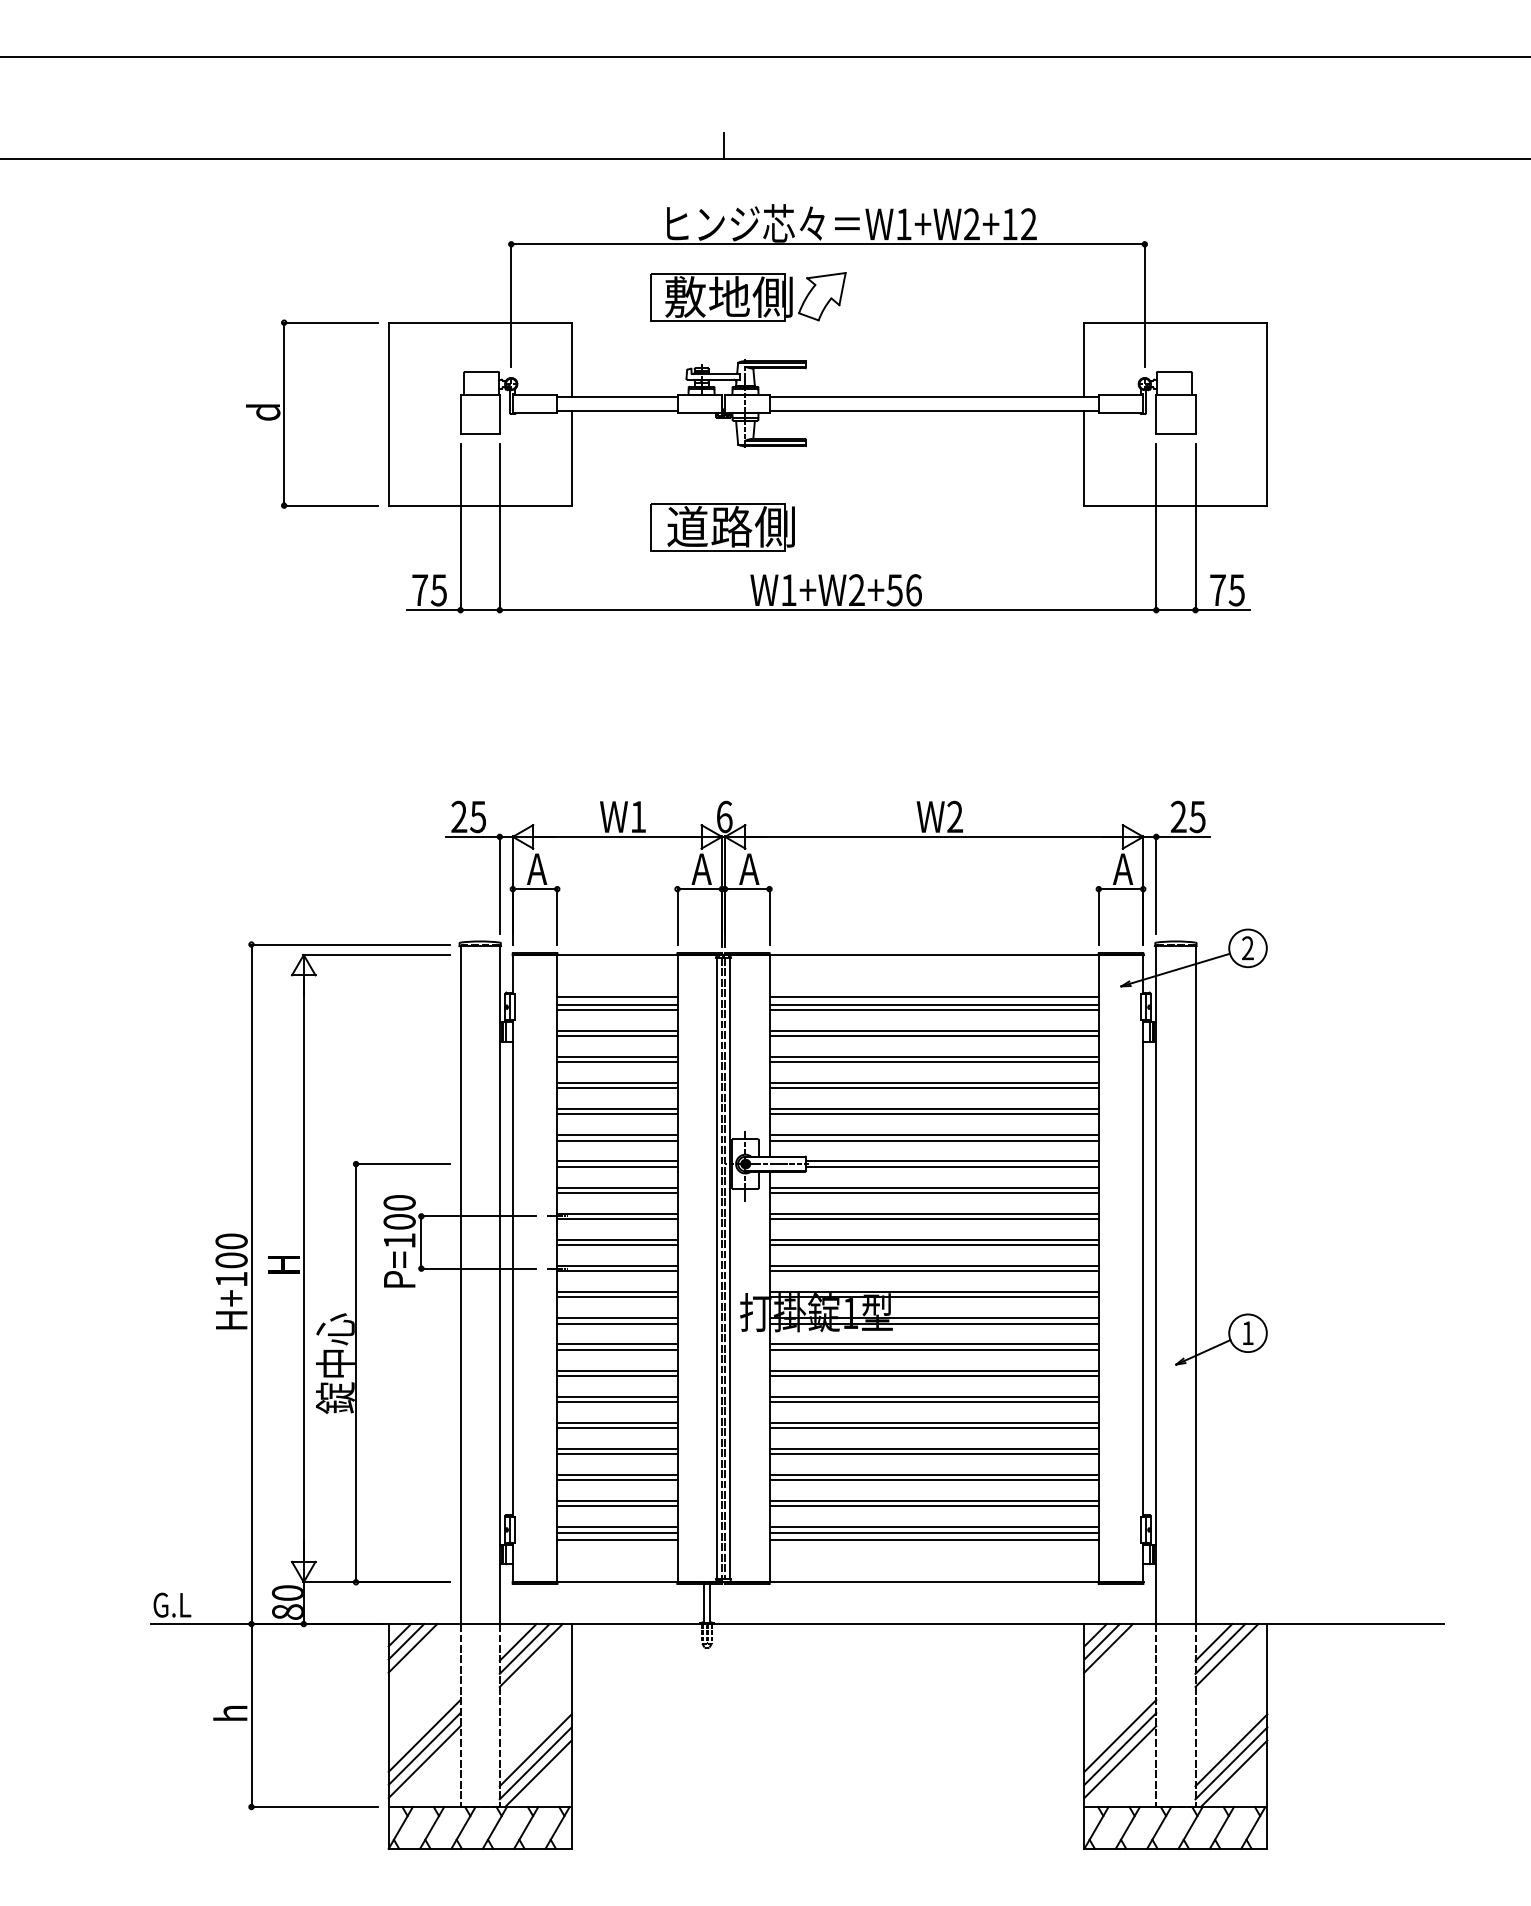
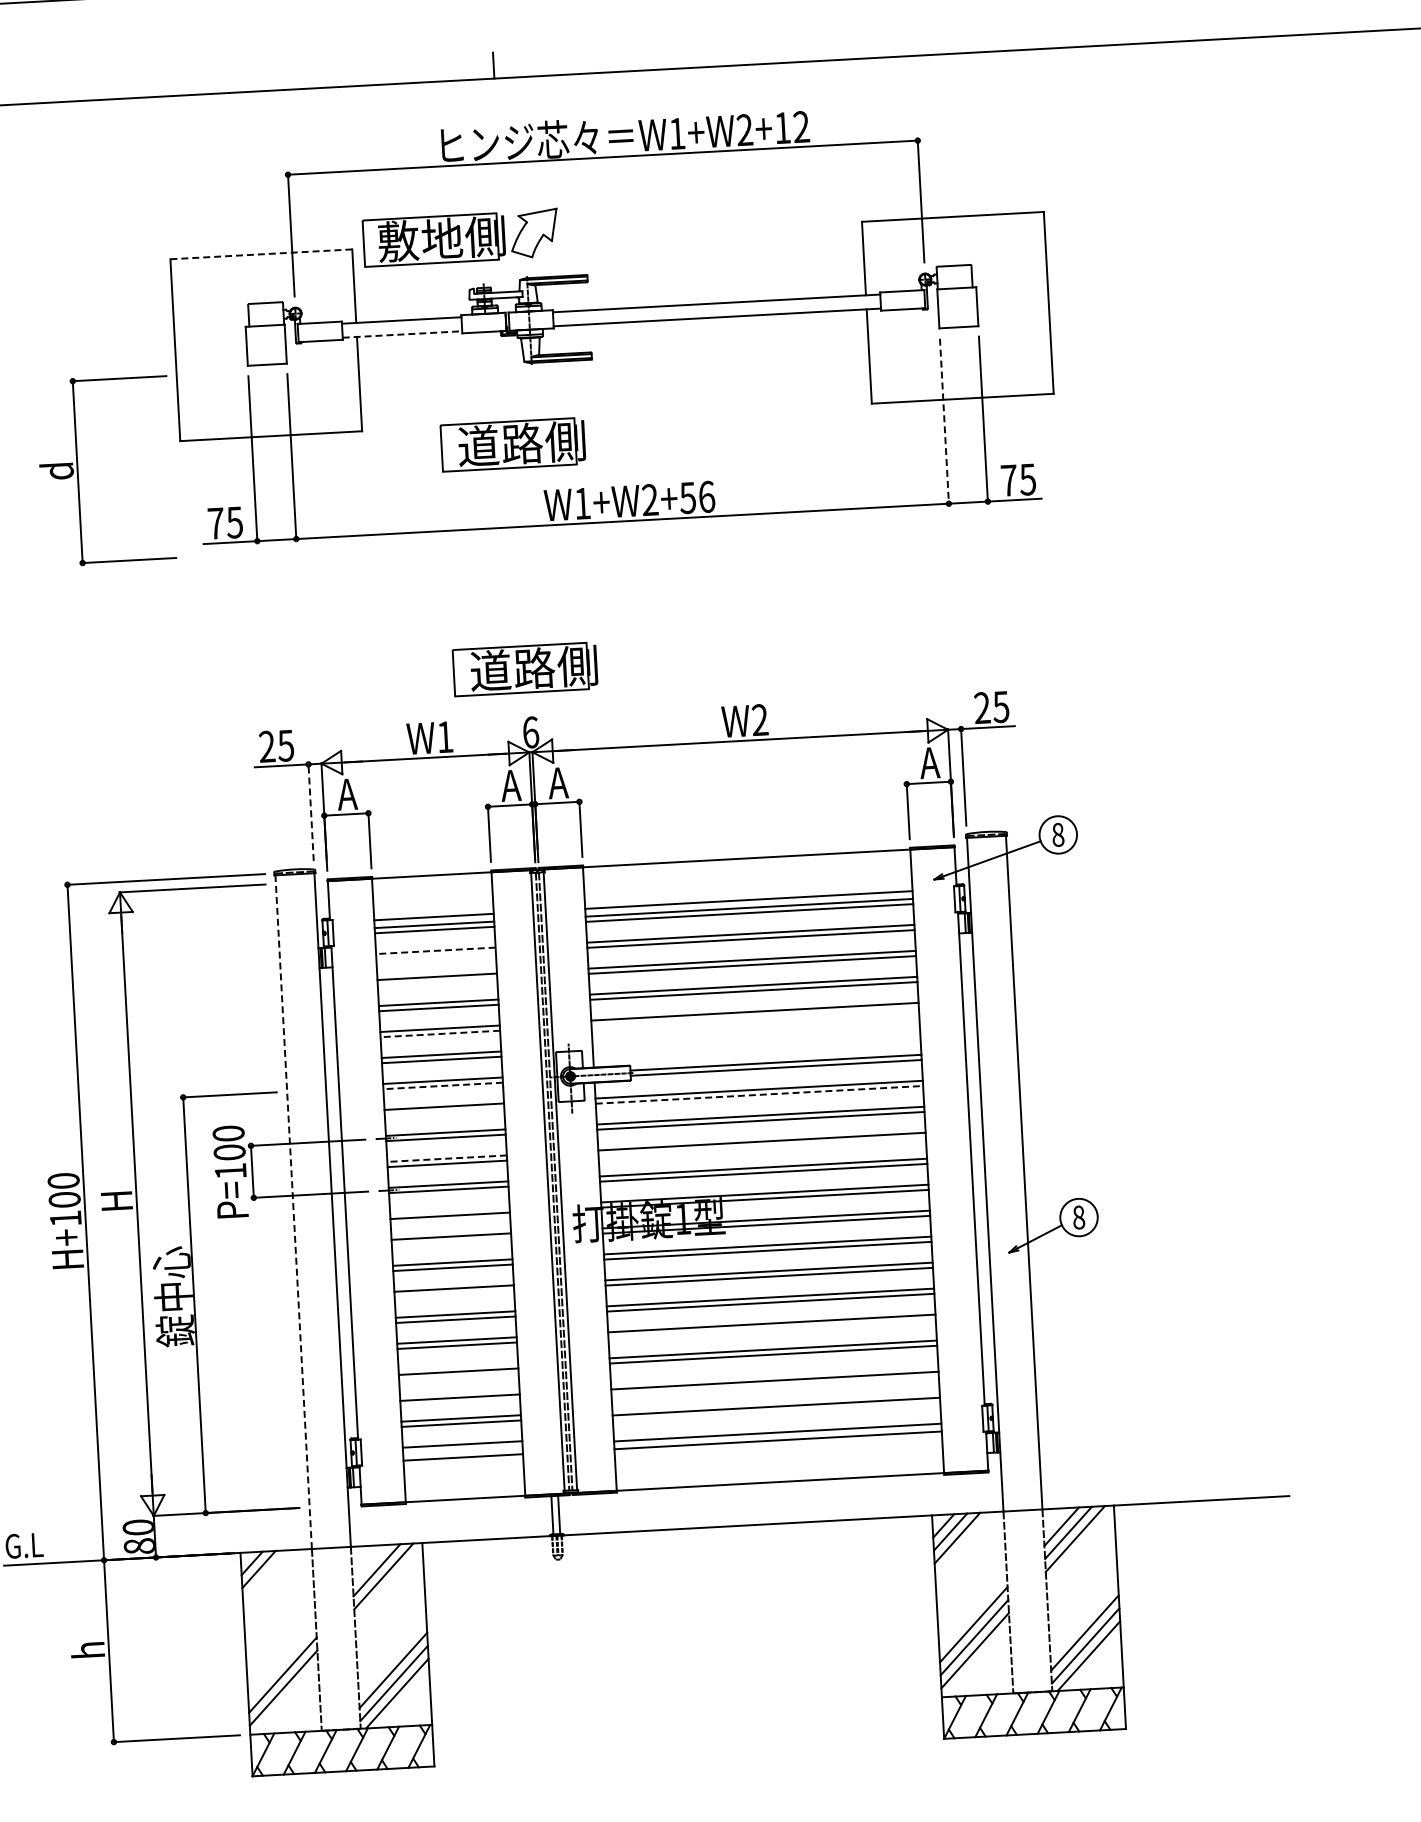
part: (748, 296) -> (461, 237), moved
line: (480, 322) -> (261, 254), solid -> dashed
line: (617, 410) -> (402, 334), solid -> dashed
part: (284, 413) -> (78, 471), moved
line: (1156, 527) -> (944, 421), solid -> dashed
part: (722, 753) -> (525, 669), added
line: (499, 885) -> (310, 812), solid -> dashed
text: (1247, 948) -> (1057, 835), 2 -> 8
line: (616, 1030) -> (434, 950), solid -> dashed
line: (617, 1036) -> (436, 956), removed
line: (617, 1062) -> (437, 982), removed
line: (616, 1114) -> (439, 1034), solid -> dashed
line: (933, 1114) -> (754, 1017), removed
line: (933, 1135) -> (755, 1037), removed
line: (933, 1140) -> (755, 1042), removed
line: (616, 1166) -> (442, 1085), solid -> dashed
line: (617, 1192) -> (444, 1111), removed
line: (934, 1192) -> (759, 1094), solid -> dashed
line: (616, 1239) -> (446, 1158), solid -> dashed
line: (933, 1245) -> (761, 1147), removed
line: (460, 1285) -> (293, 1212), solid -> dashed
line: (617, 1292) -> (450, 1210), removed
line: (617, 1323) -> (451, 1241), removed
text: (1247, 1333) -> (1078, 1217), 1 -> 8
line: (617, 1375) -> (454, 1293), removed
line: (933, 1428) -> (771, 1329), removed
line: (617, 1448) -> (458, 1366), removed
line: (617, 1475) -> (459, 1392), removed
line: (933, 1475) -> (774, 1375), removed
line: (933, 1501) -> (775, 1401), removed
line: (933, 1527) -> (776, 1427), removed
line: (617, 1532) -> (462, 1449), removed
line: (517, 1642) -> (369, 1564), removed
line: (412, 1648) -> (265, 1575), removed
line: (424, 1735) -> (282, 1661), removed

